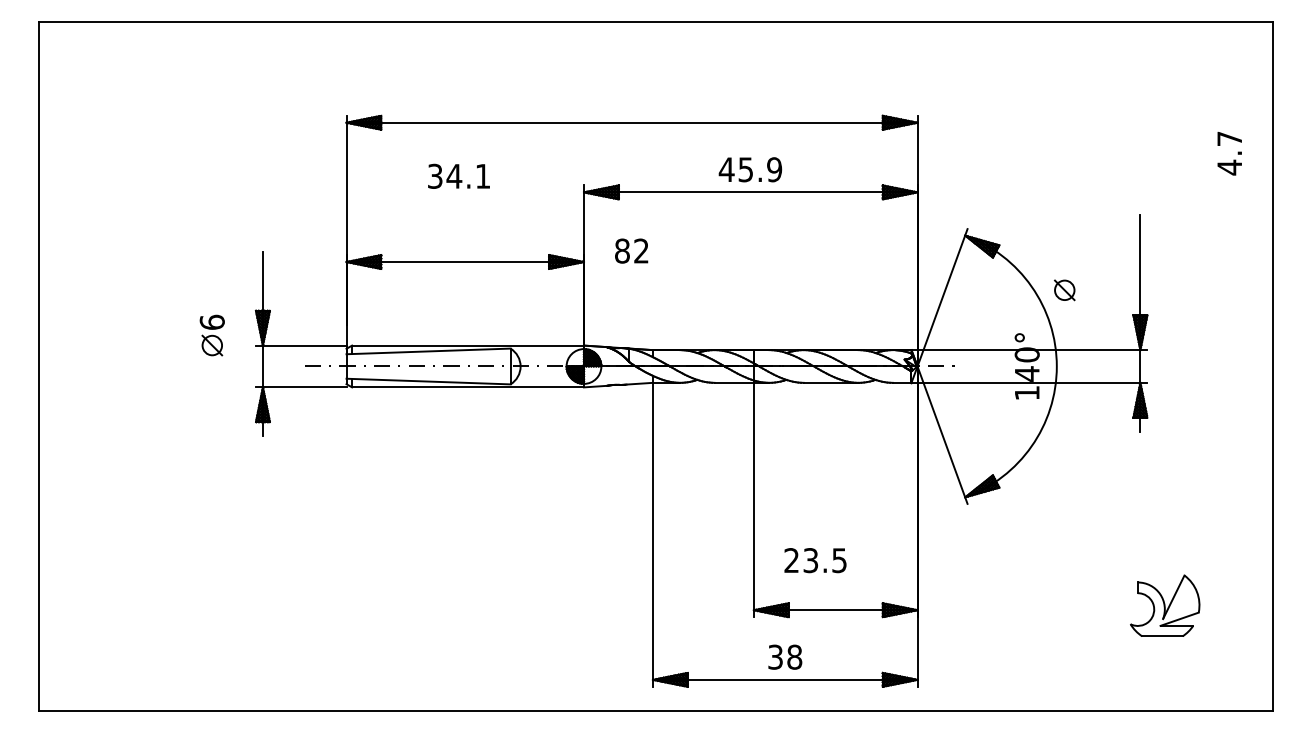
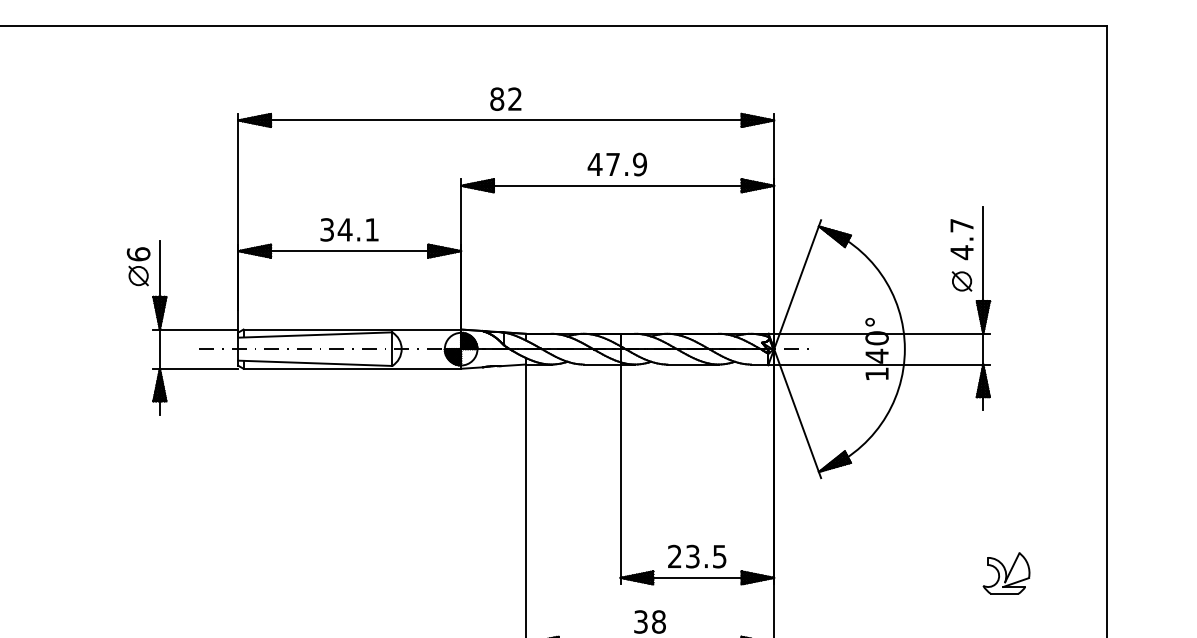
text: (1229, 153) -> (961, 239), moved
text: (745, 169) -> (612, 164), 45.9 -> 47.9
text: (458, 175) -> (349, 229), moved
text: (631, 250) -> (505, 98), moved
part: (1064, 290) -> (961, 281), moved
part: (211, 335) -> (137, 266), moved
text: (815, 560) -> (697, 556), moved
part: (1164, 604) -> (1005, 572), size x0.71

